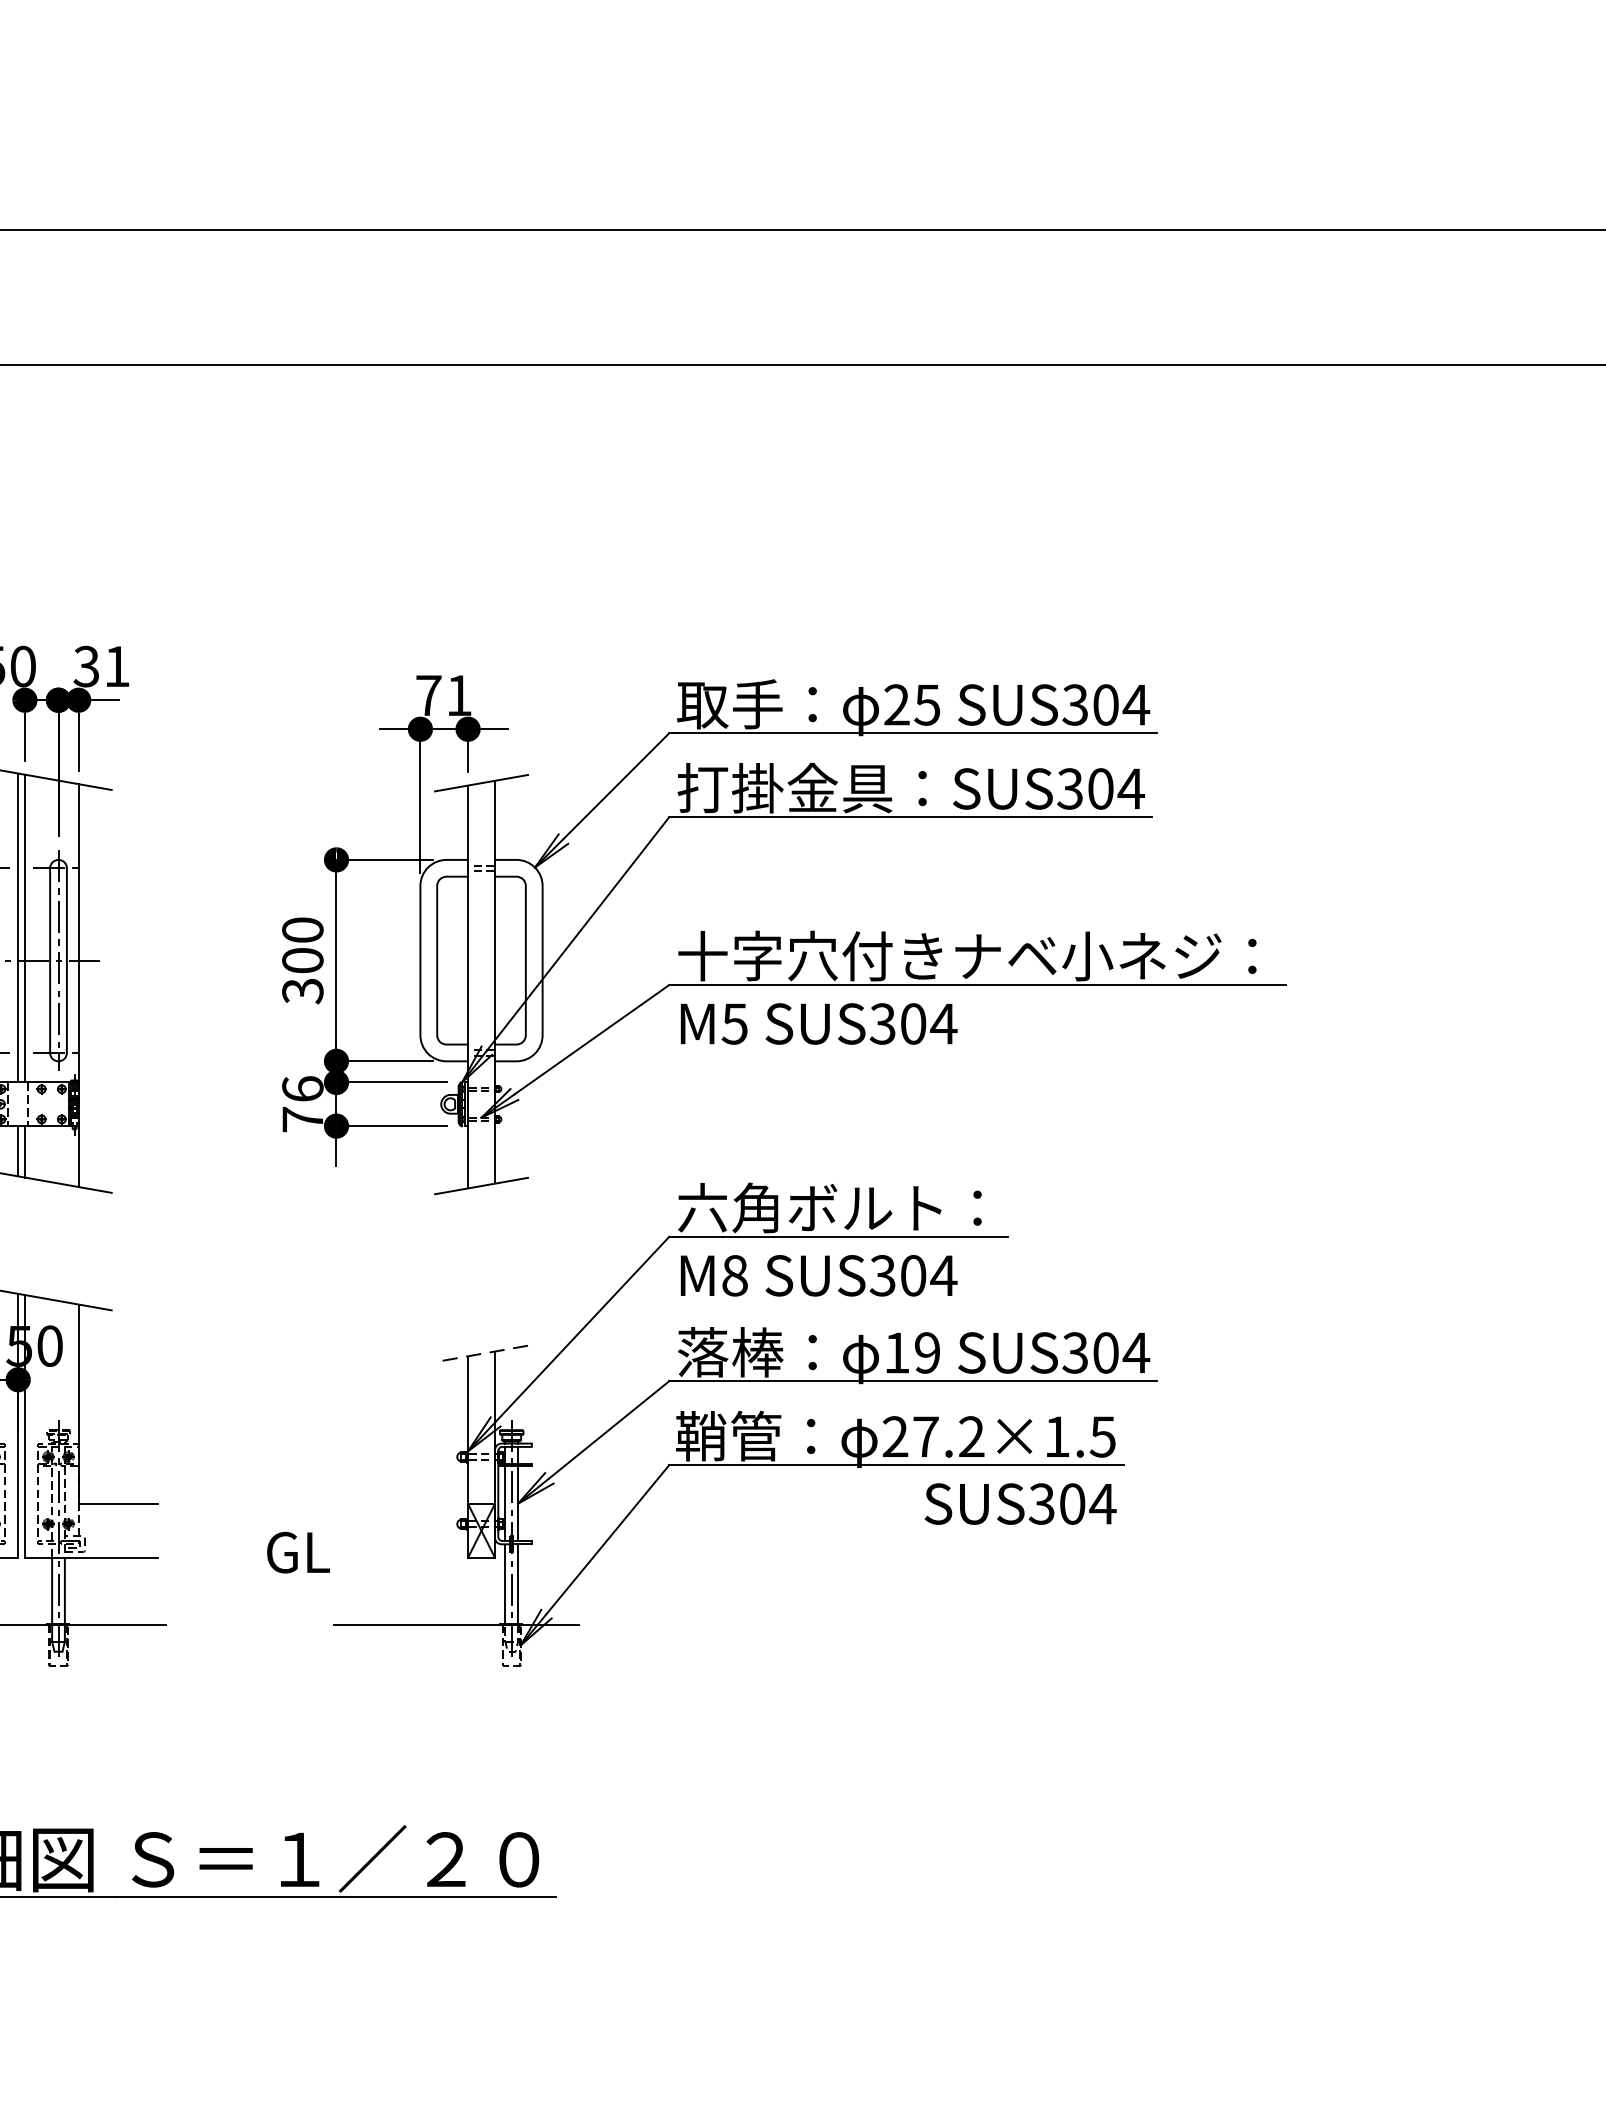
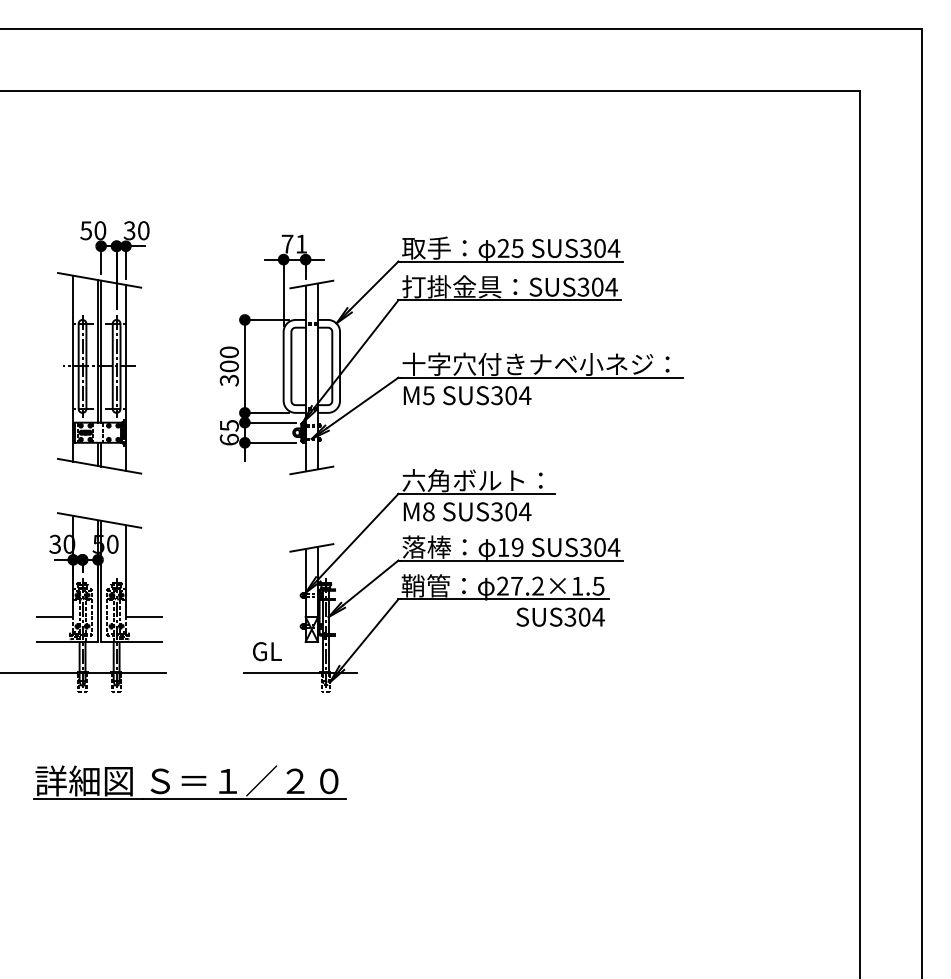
text: (116, 666) -> (143, 230), 31 -> 30
text: (300, 1103) -> (228, 432), 76 -> 65
line: (480, 1353) -> (311, 547), dashed -> solid
text: (298, 1552) -> (267, 651), moved

